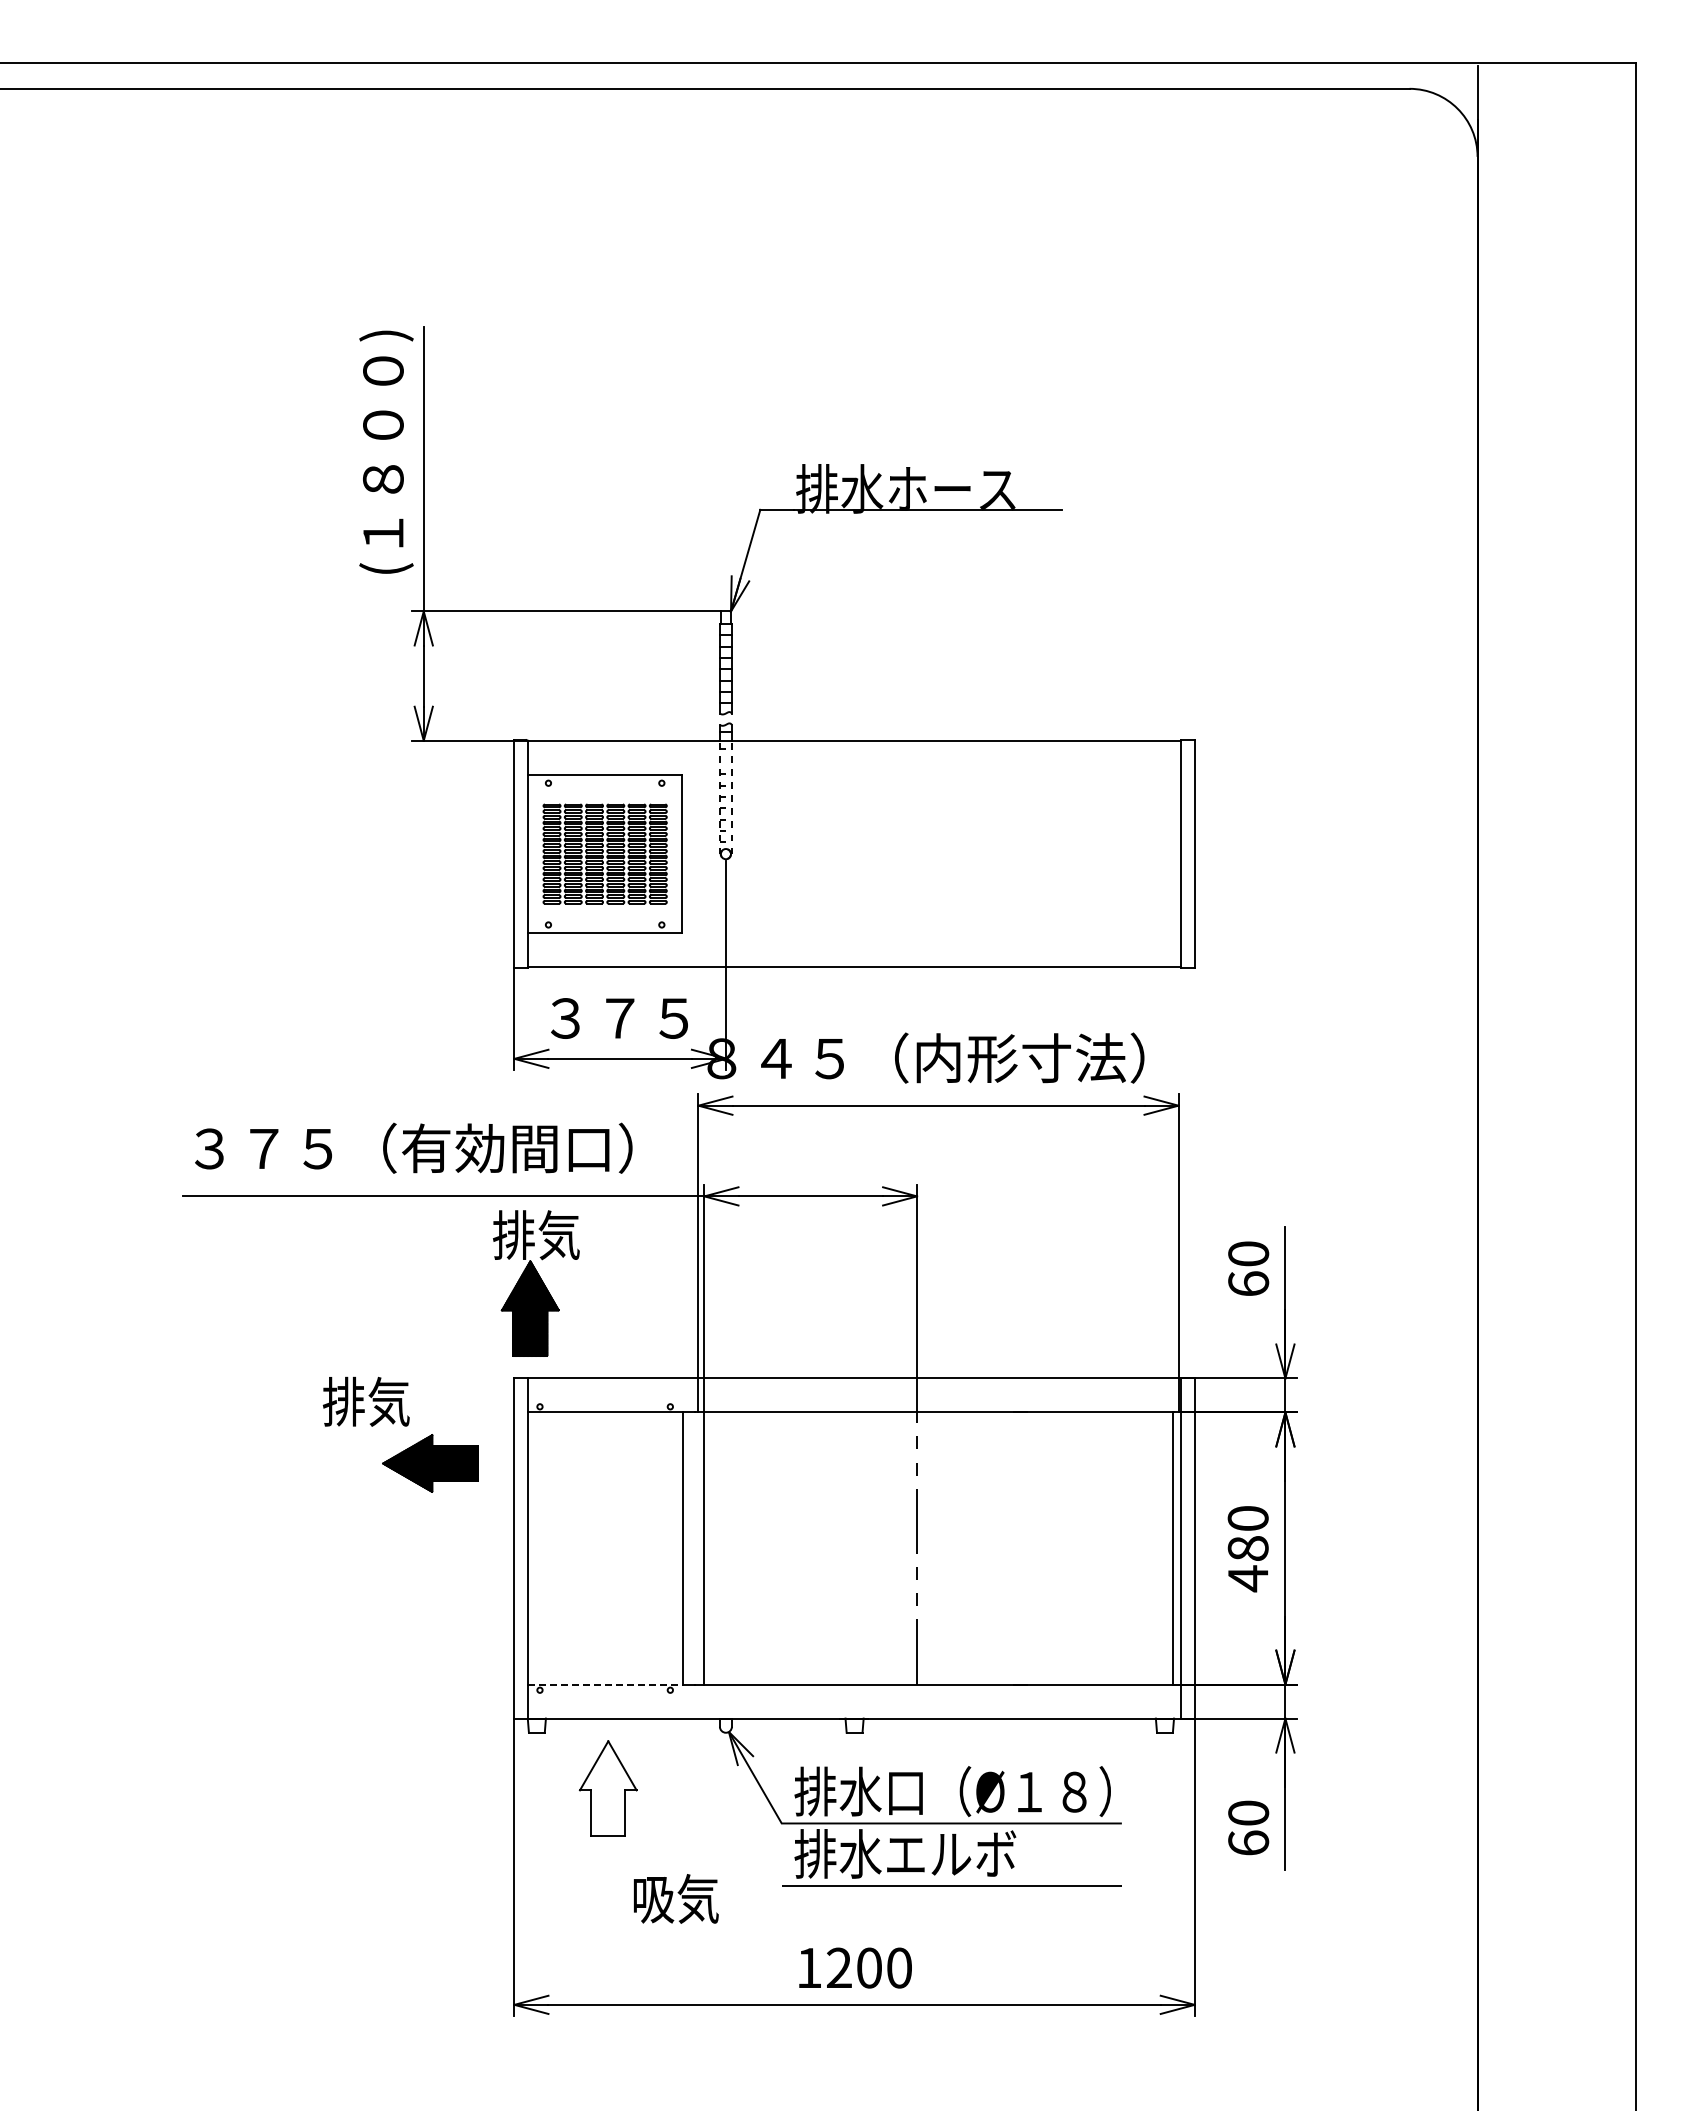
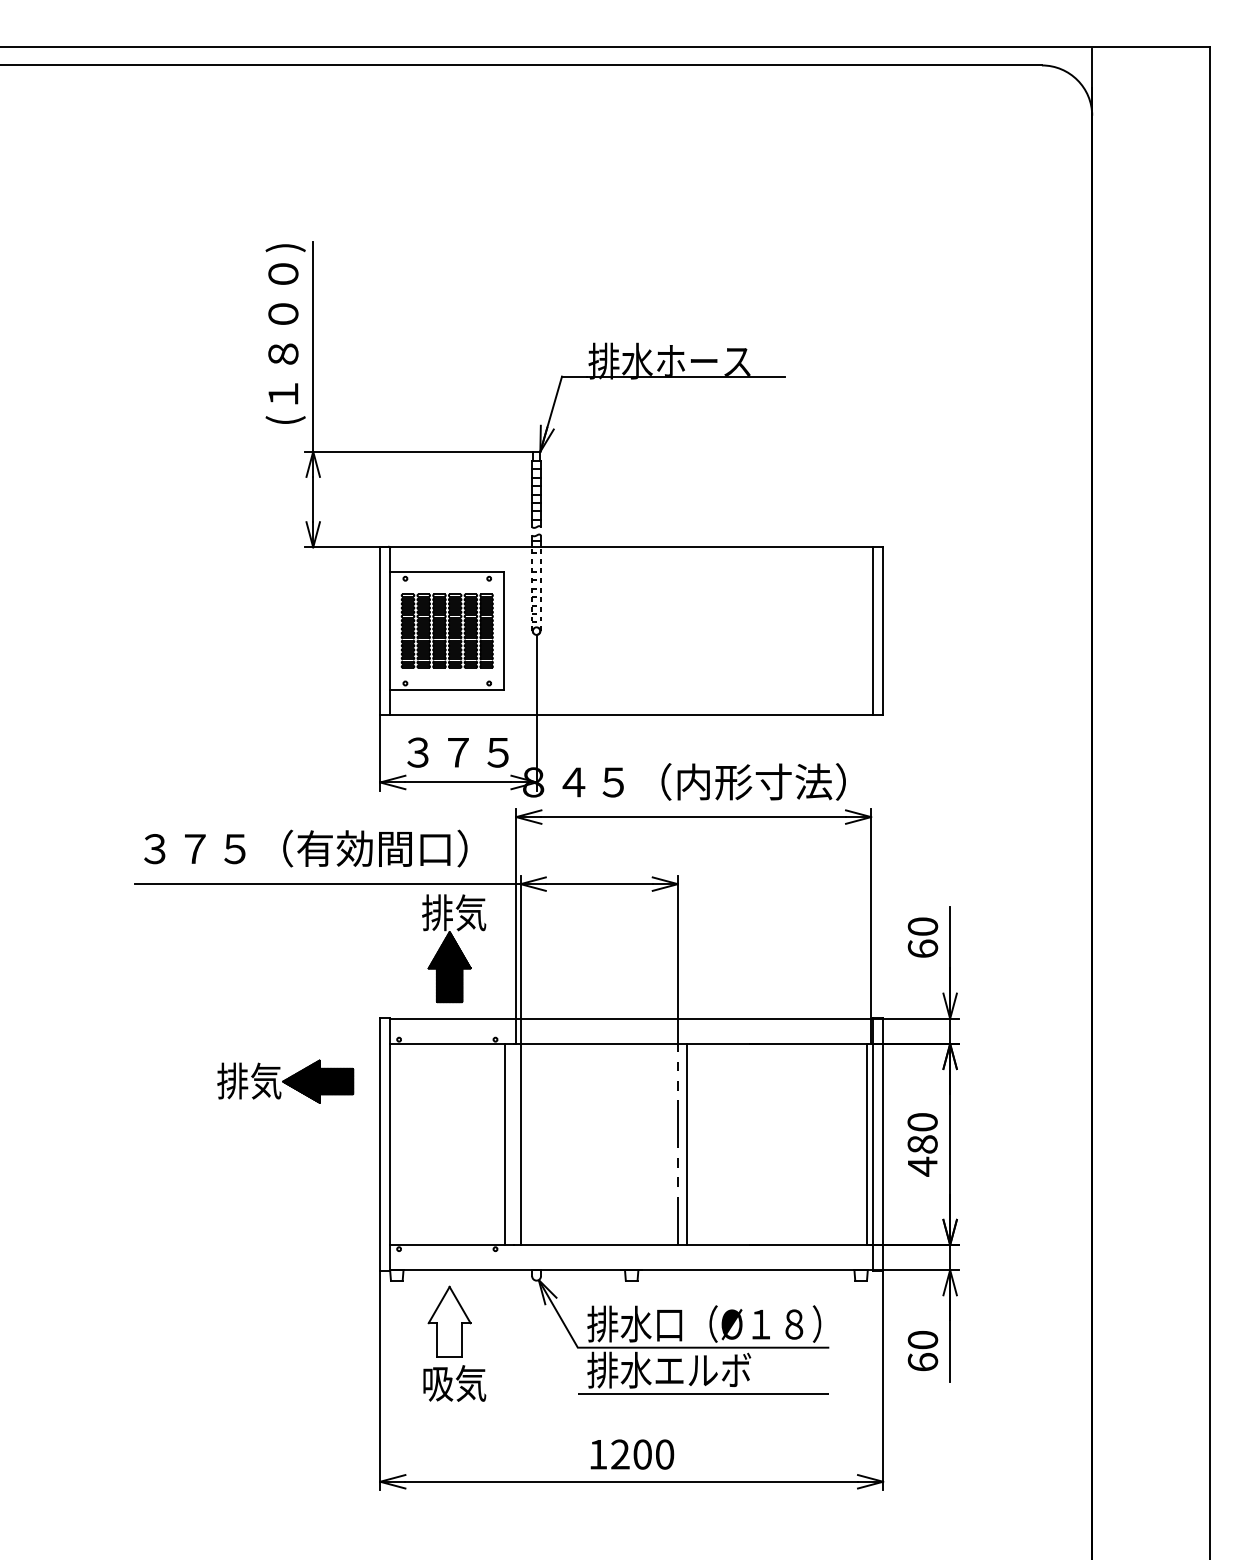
part: (536, 1283) -> (454, 948), moved
text: (365, 1401) -> (248, 1080), moved
line: (929, 1548) -> (687, 1144), added
line: (605, 1684) -> (447, 1244), dashed -> solid
text: (676, 1898) -> (454, 1383), moved

